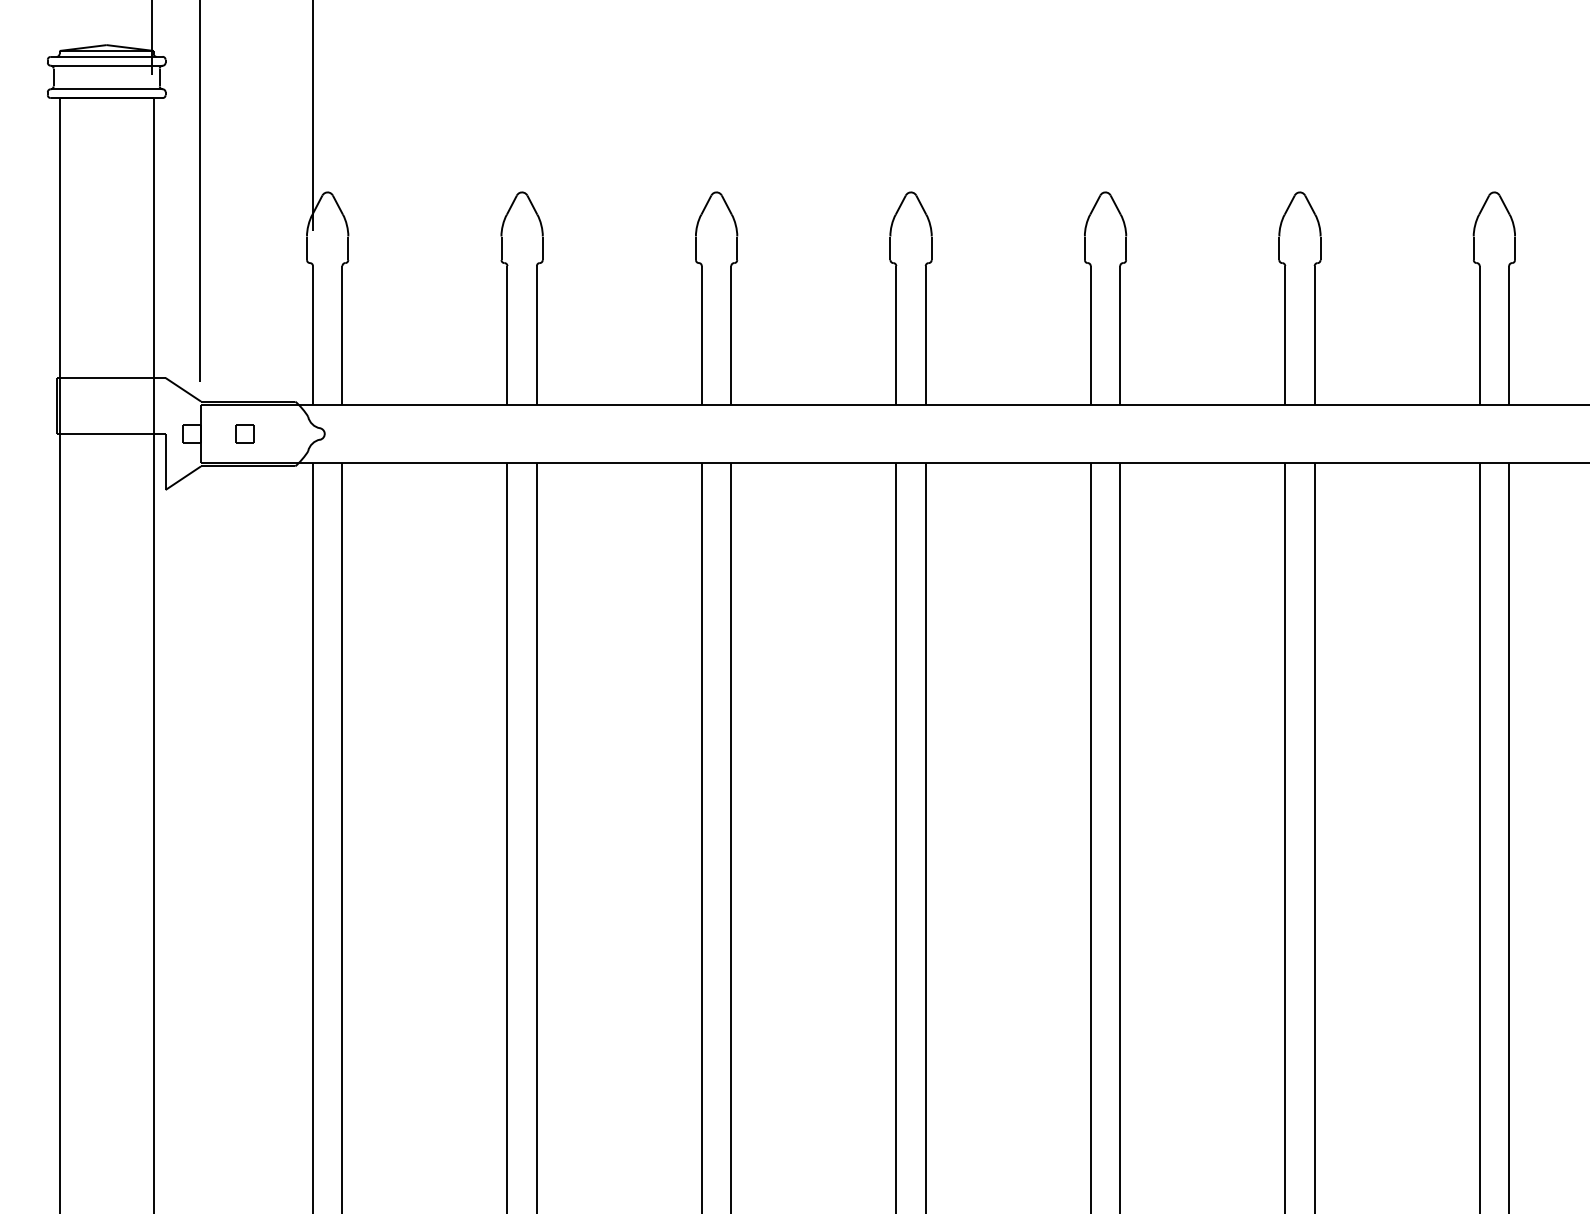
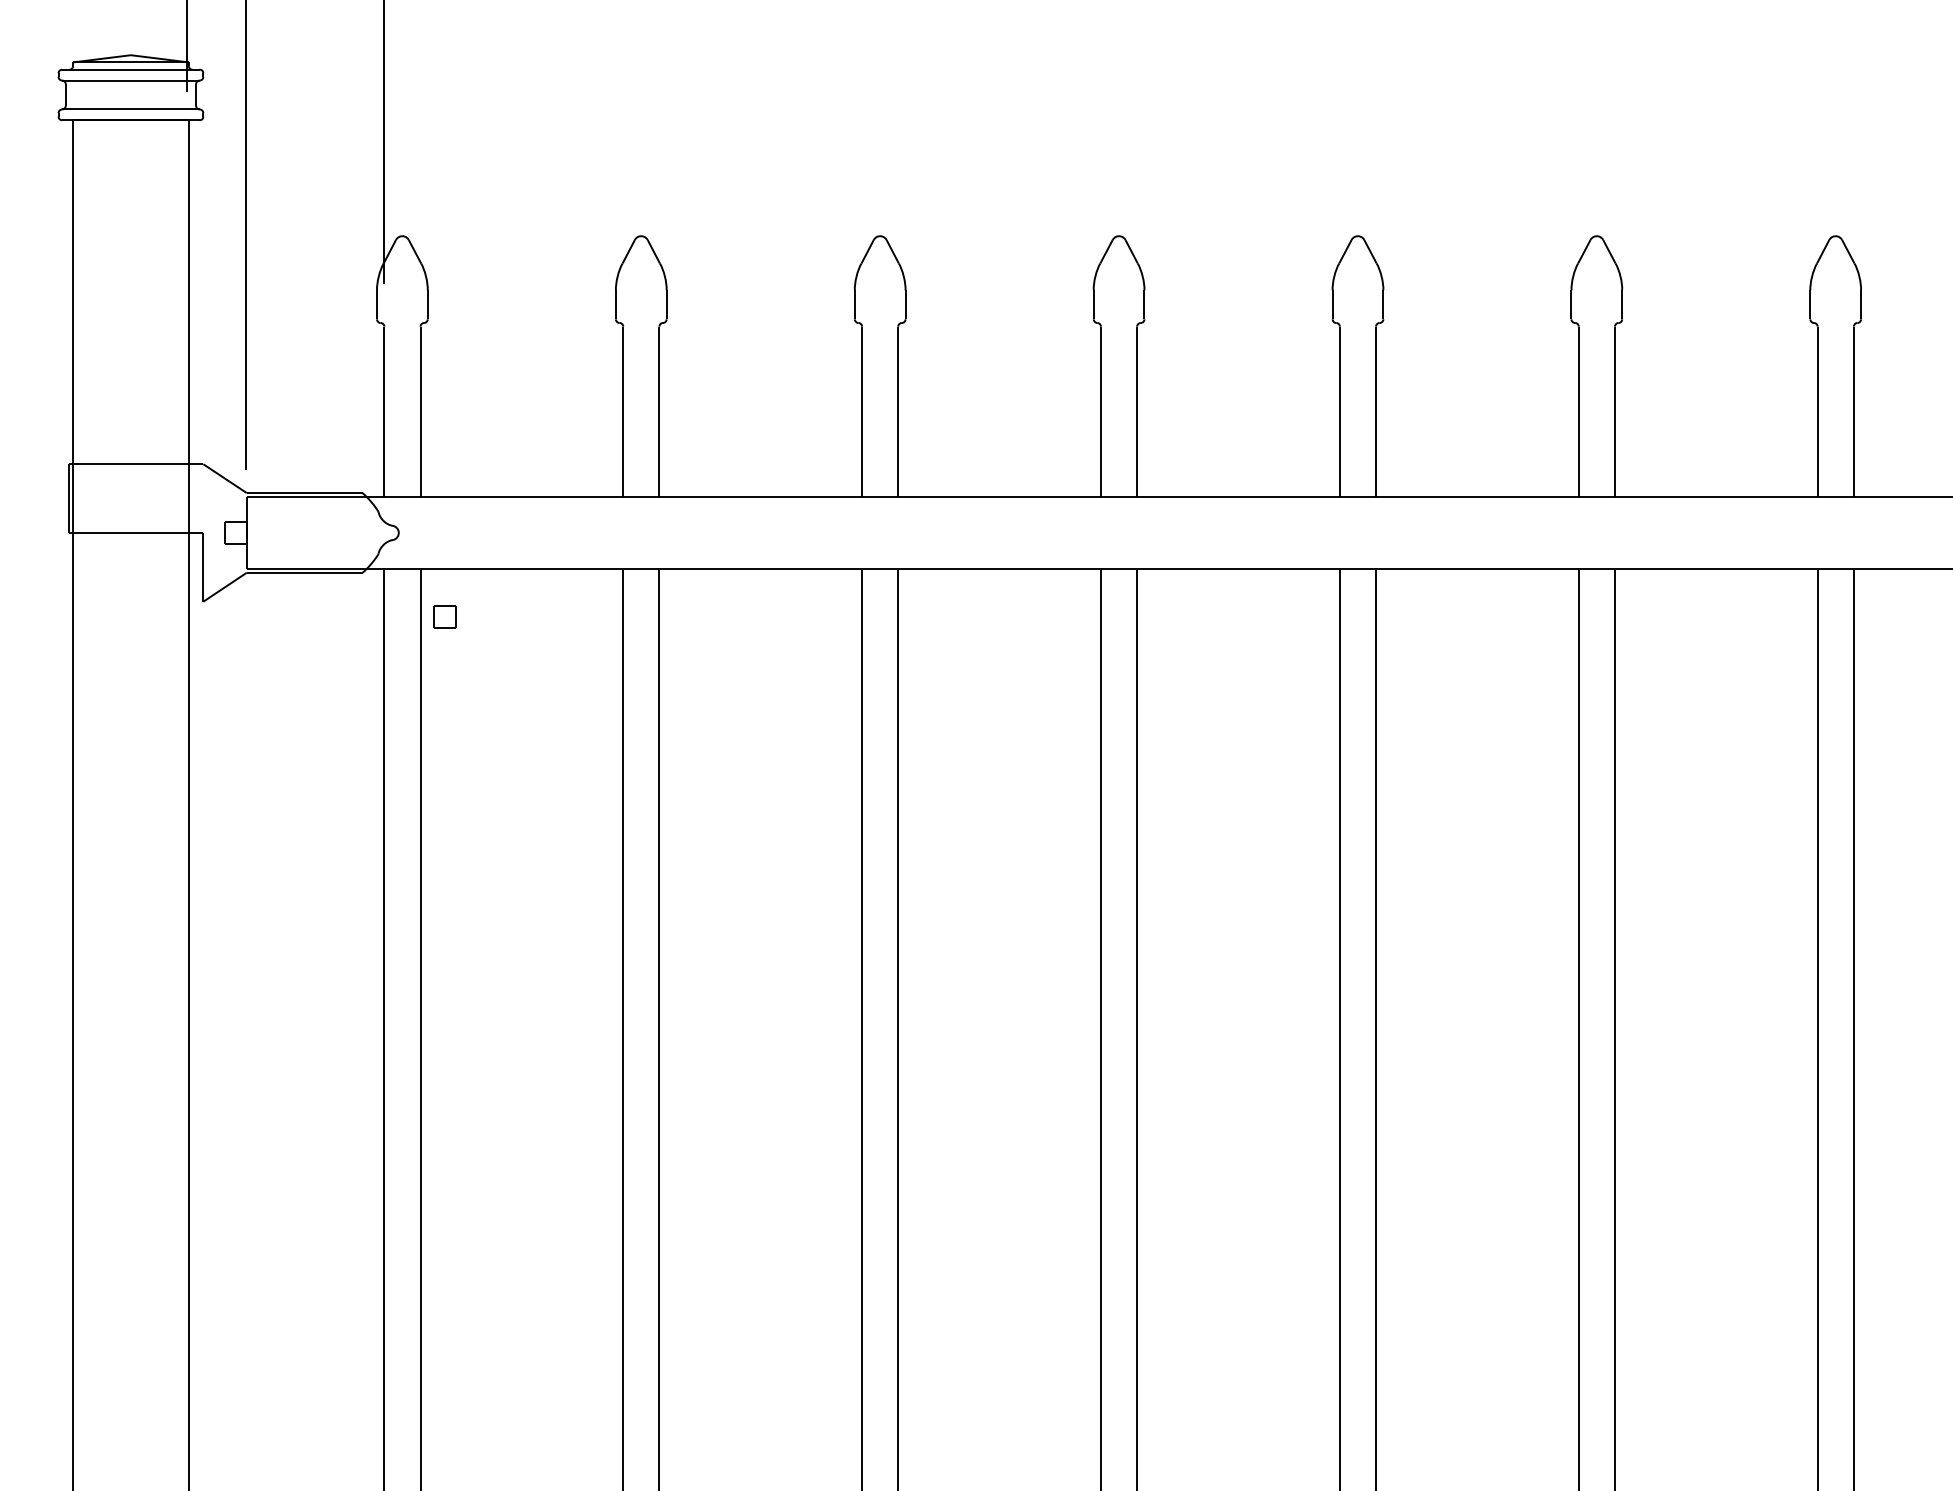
part: (244, 433) -> (444, 616), moved

